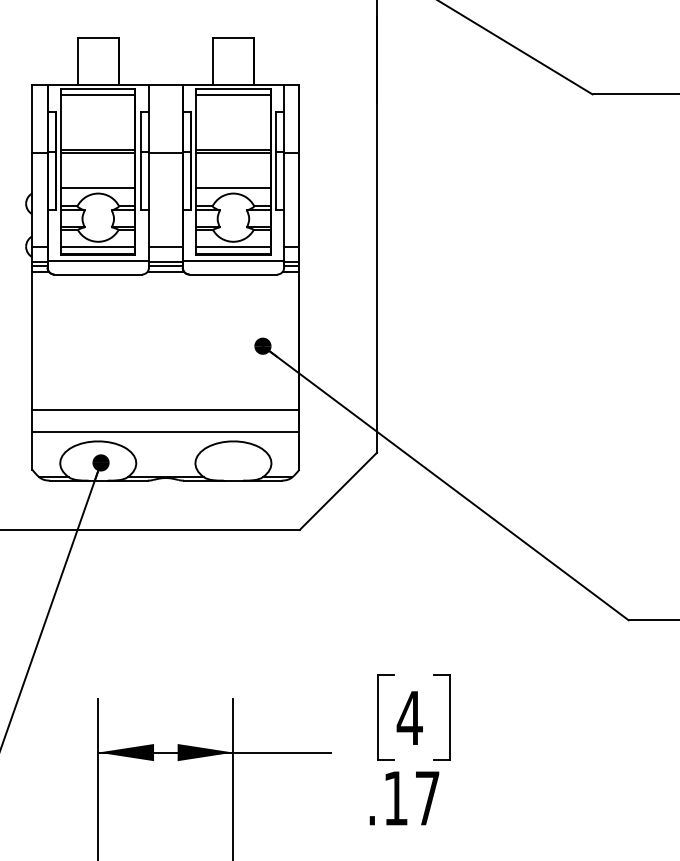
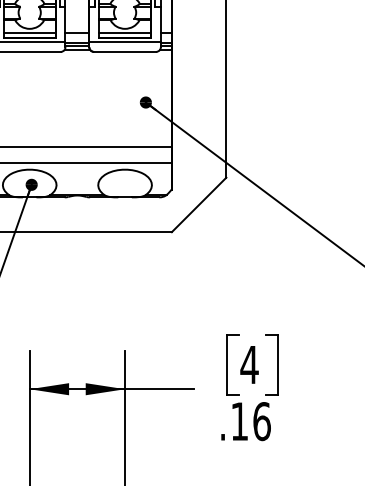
text: (427, 798) -> (261, 421), .17 -> .16

